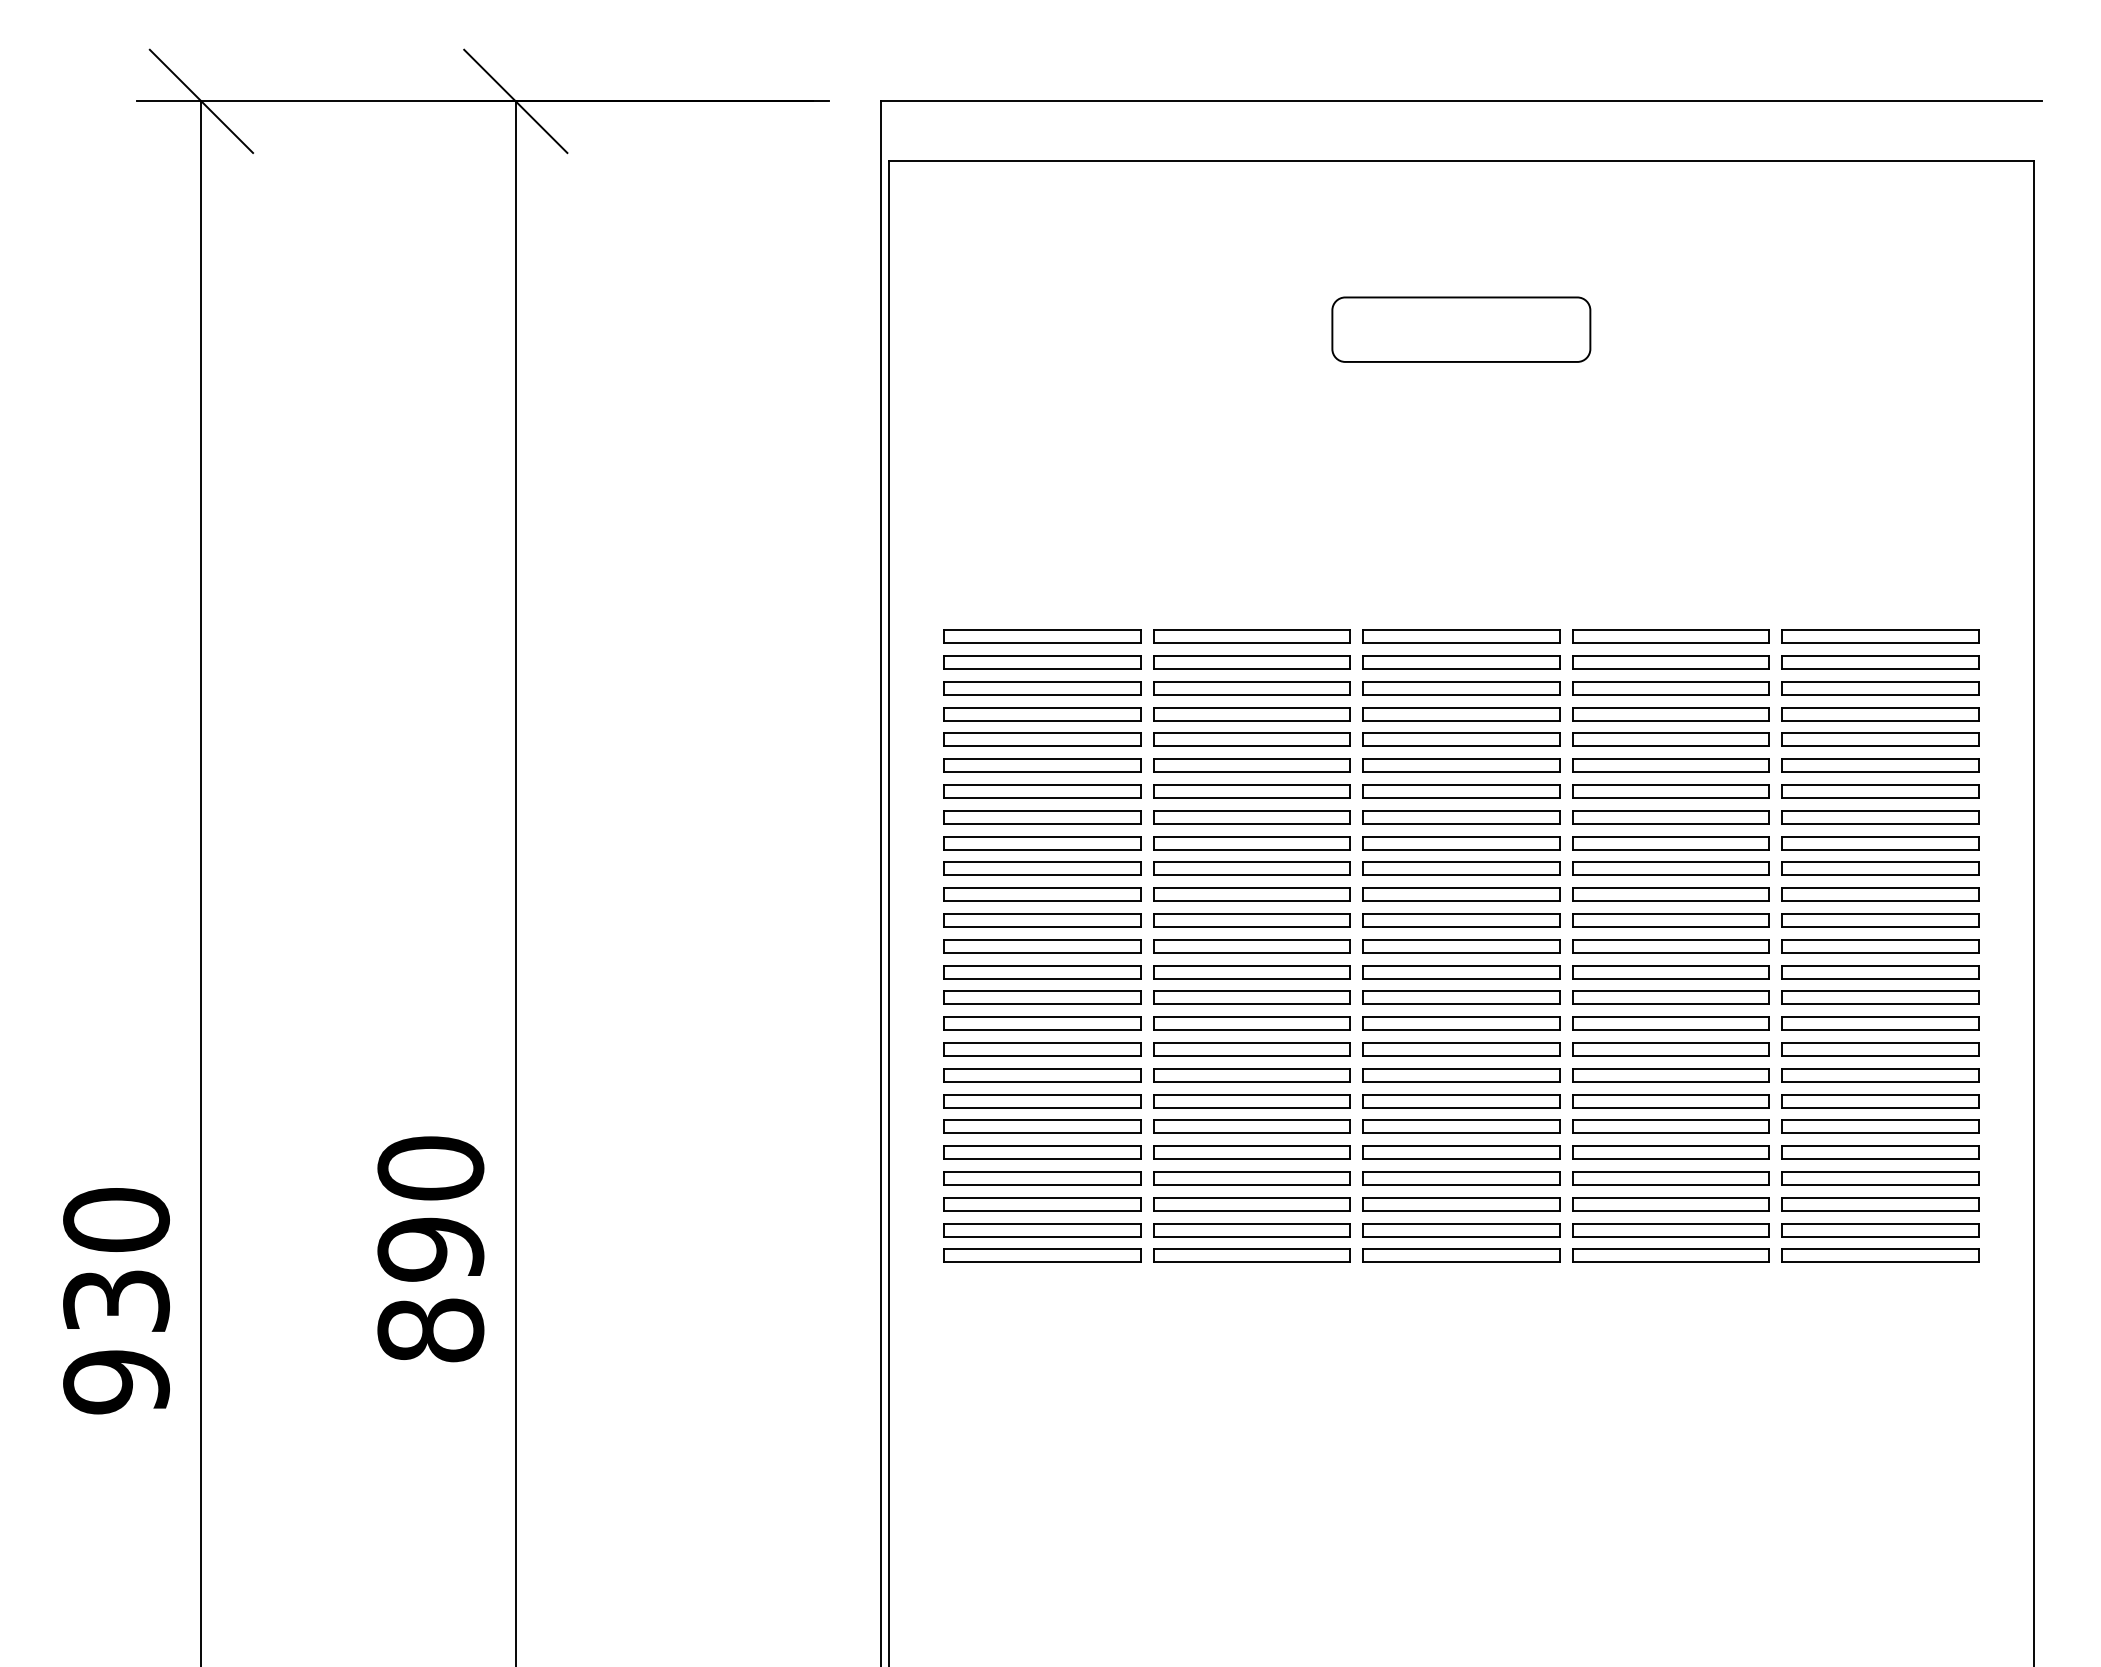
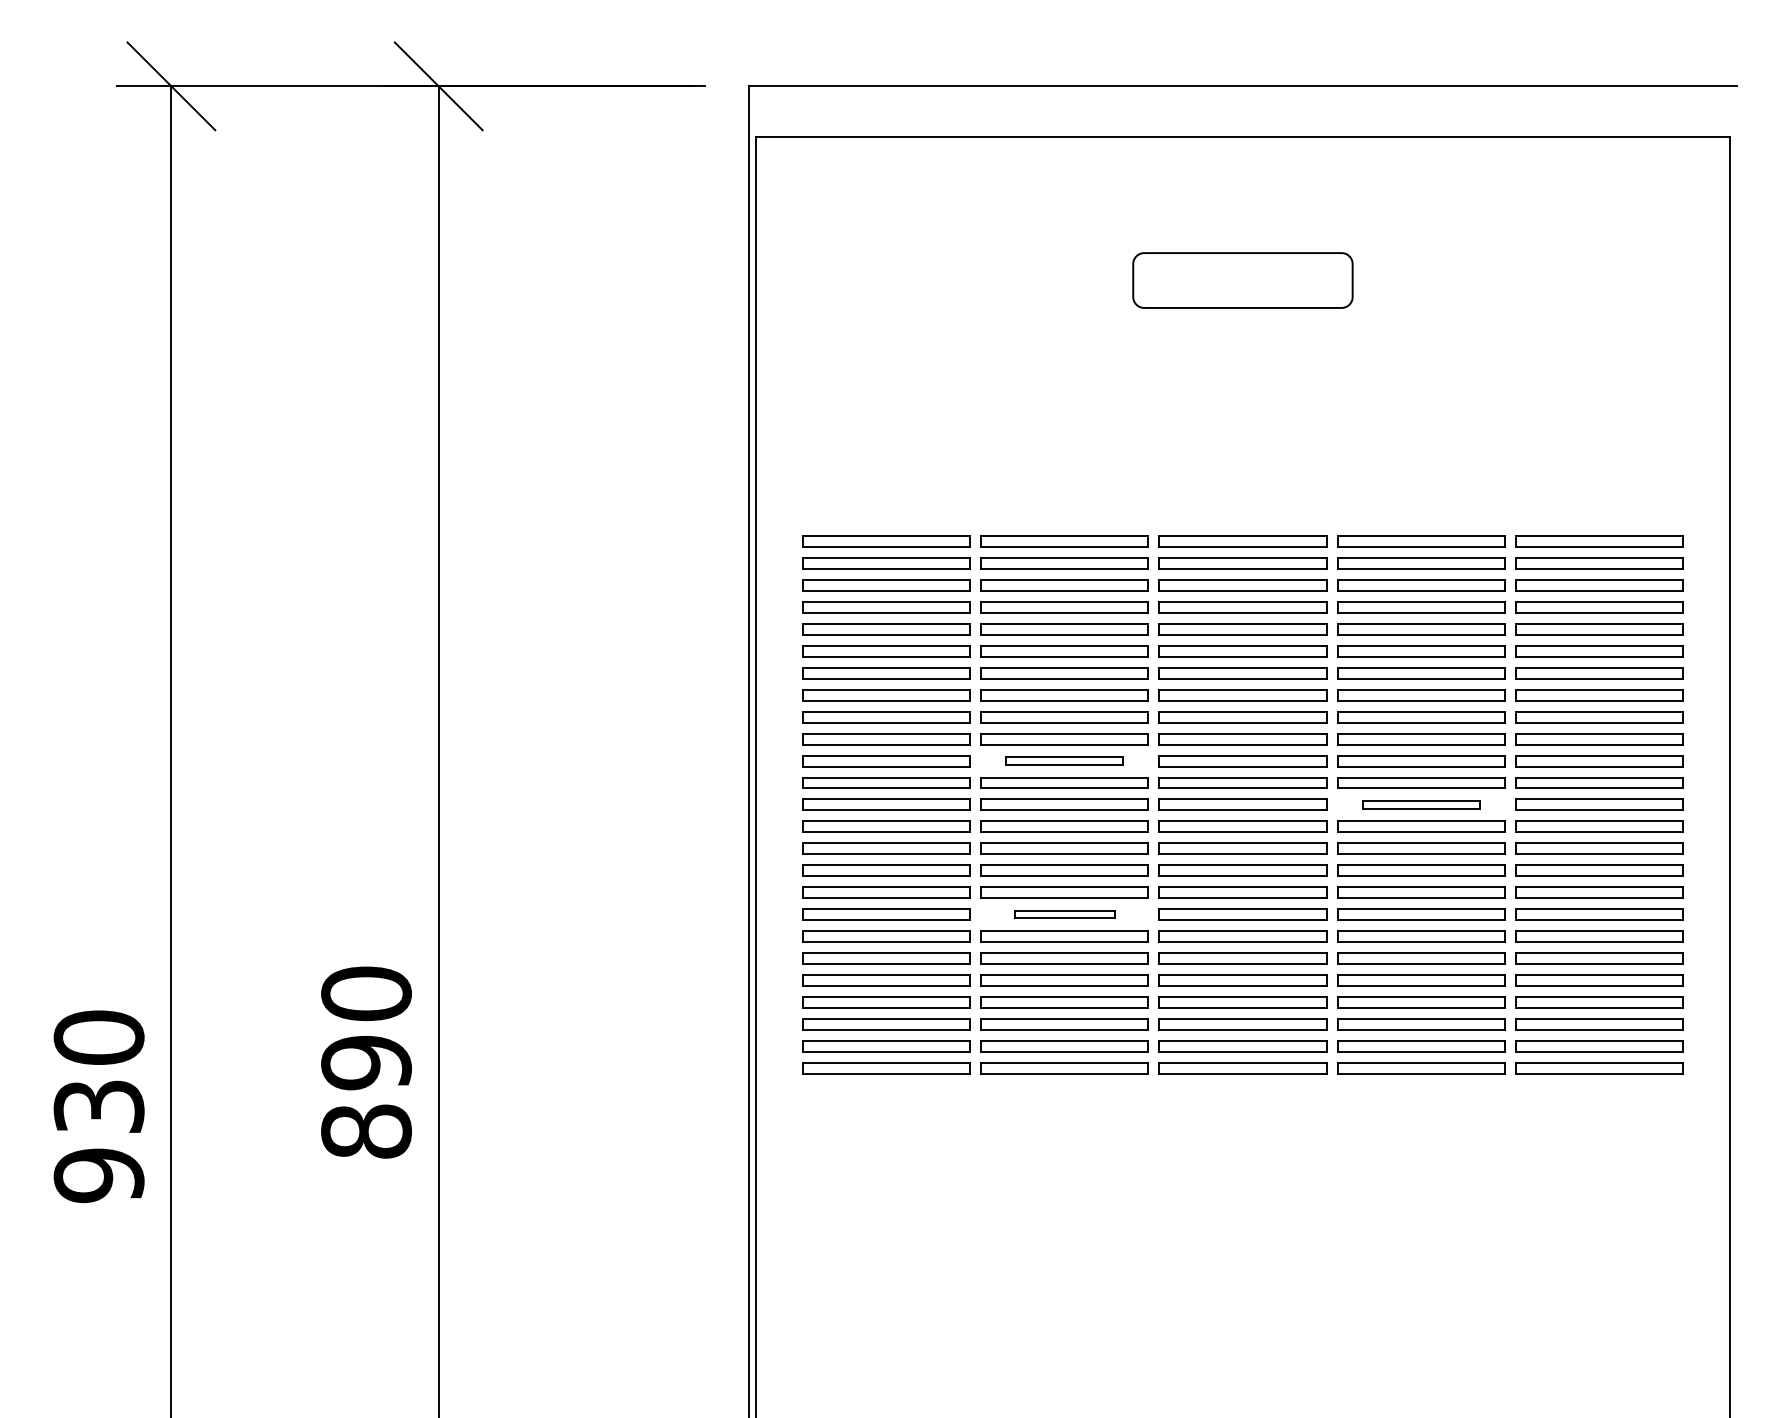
part: (1251, 894) -> (1064, 760), size x0.7
part: (1670, 946) -> (1420, 805), size x0.7
part: (1251, 1075) -> (1064, 914), size x0.6

